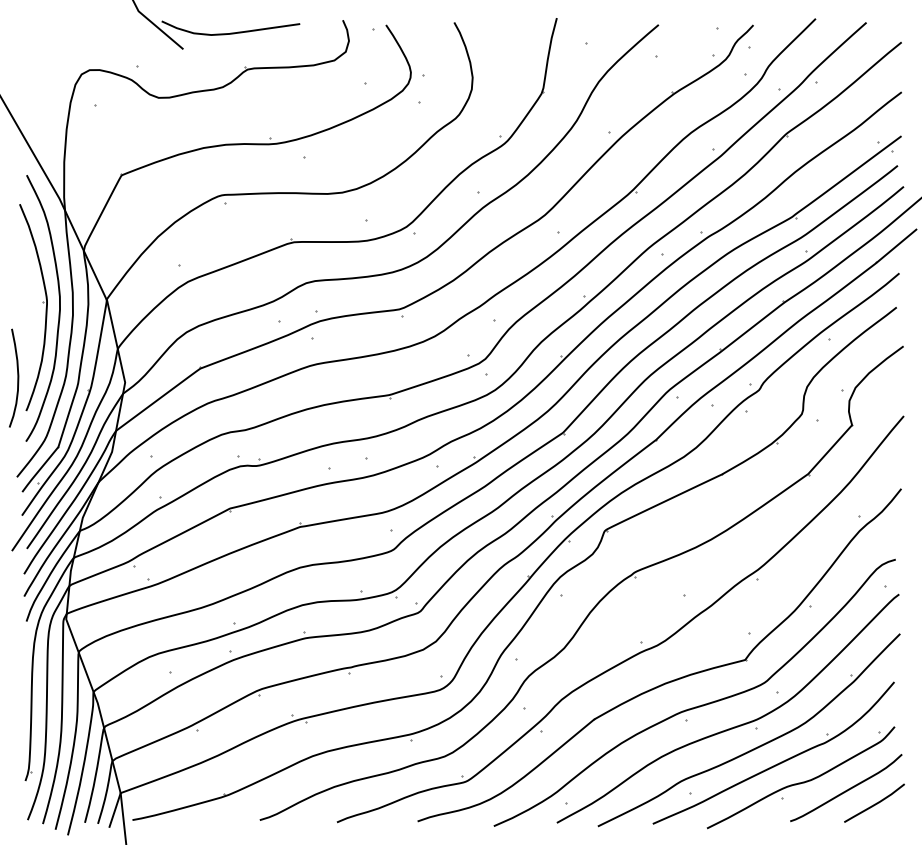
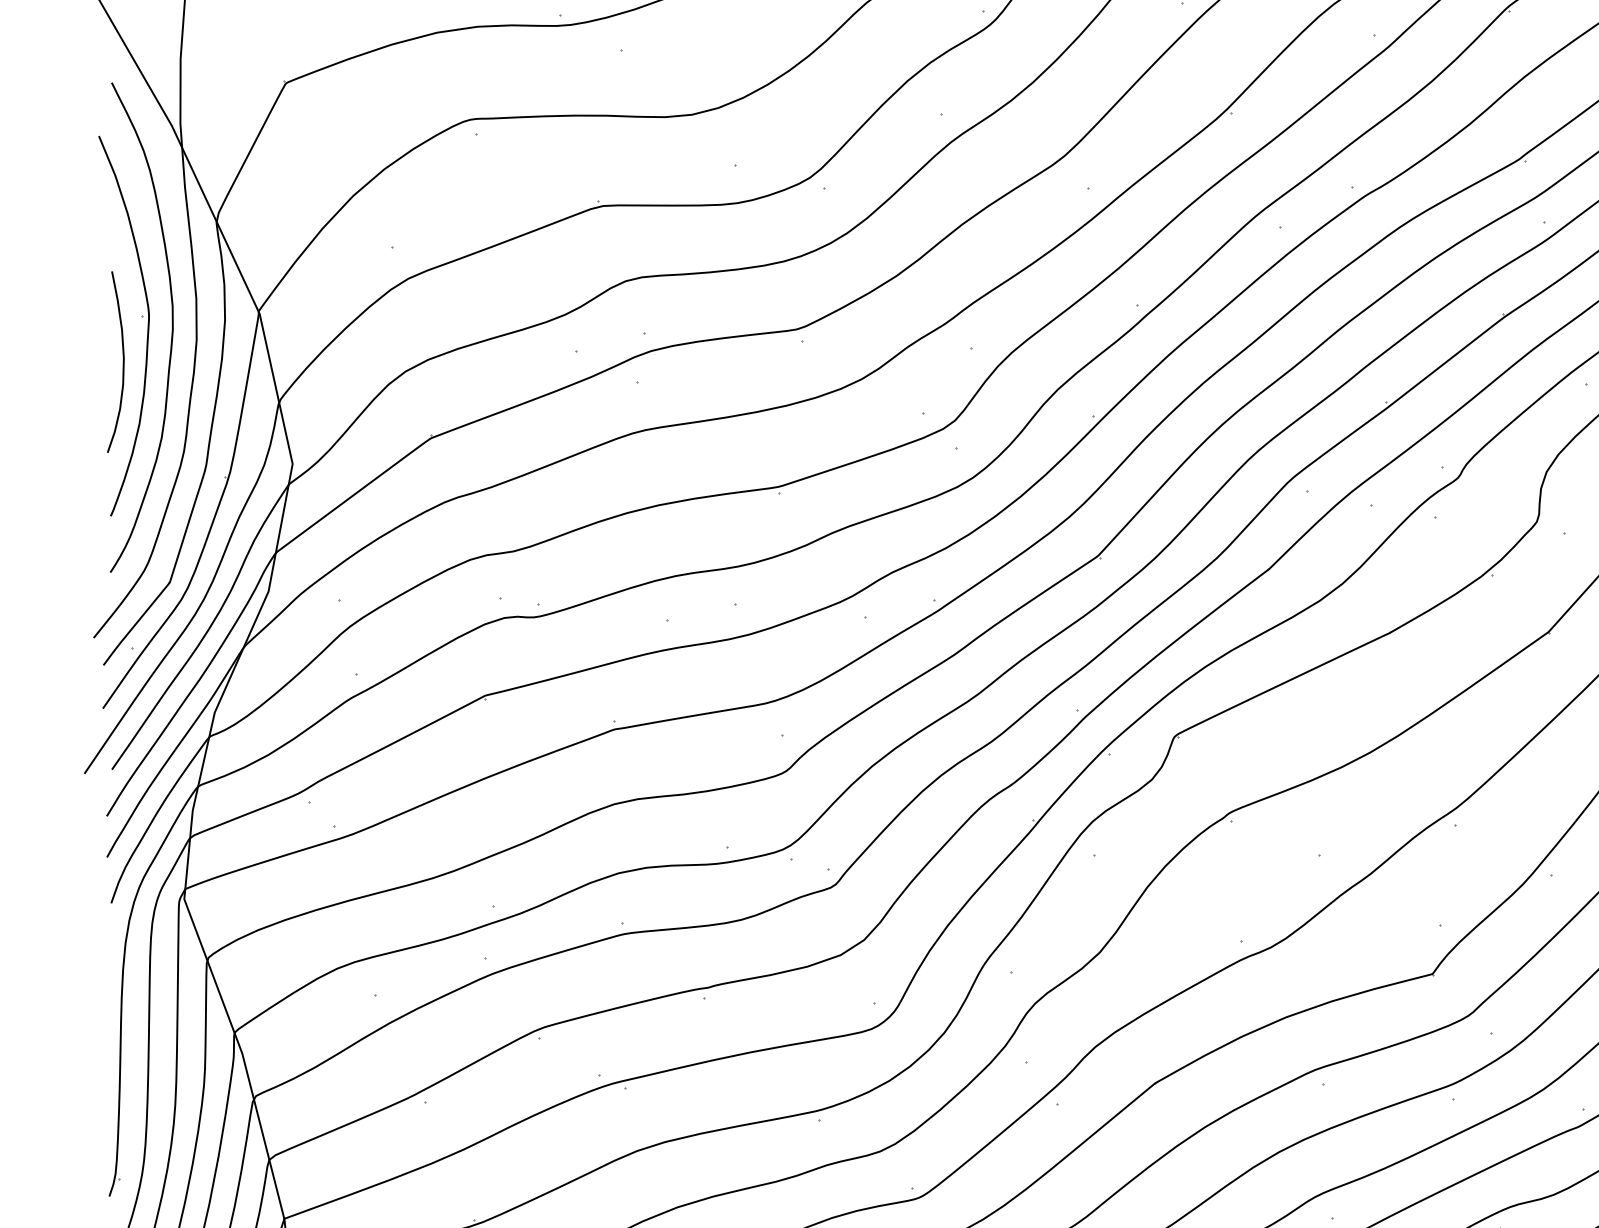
curve: (17, 377) -> (122, 360), moved

